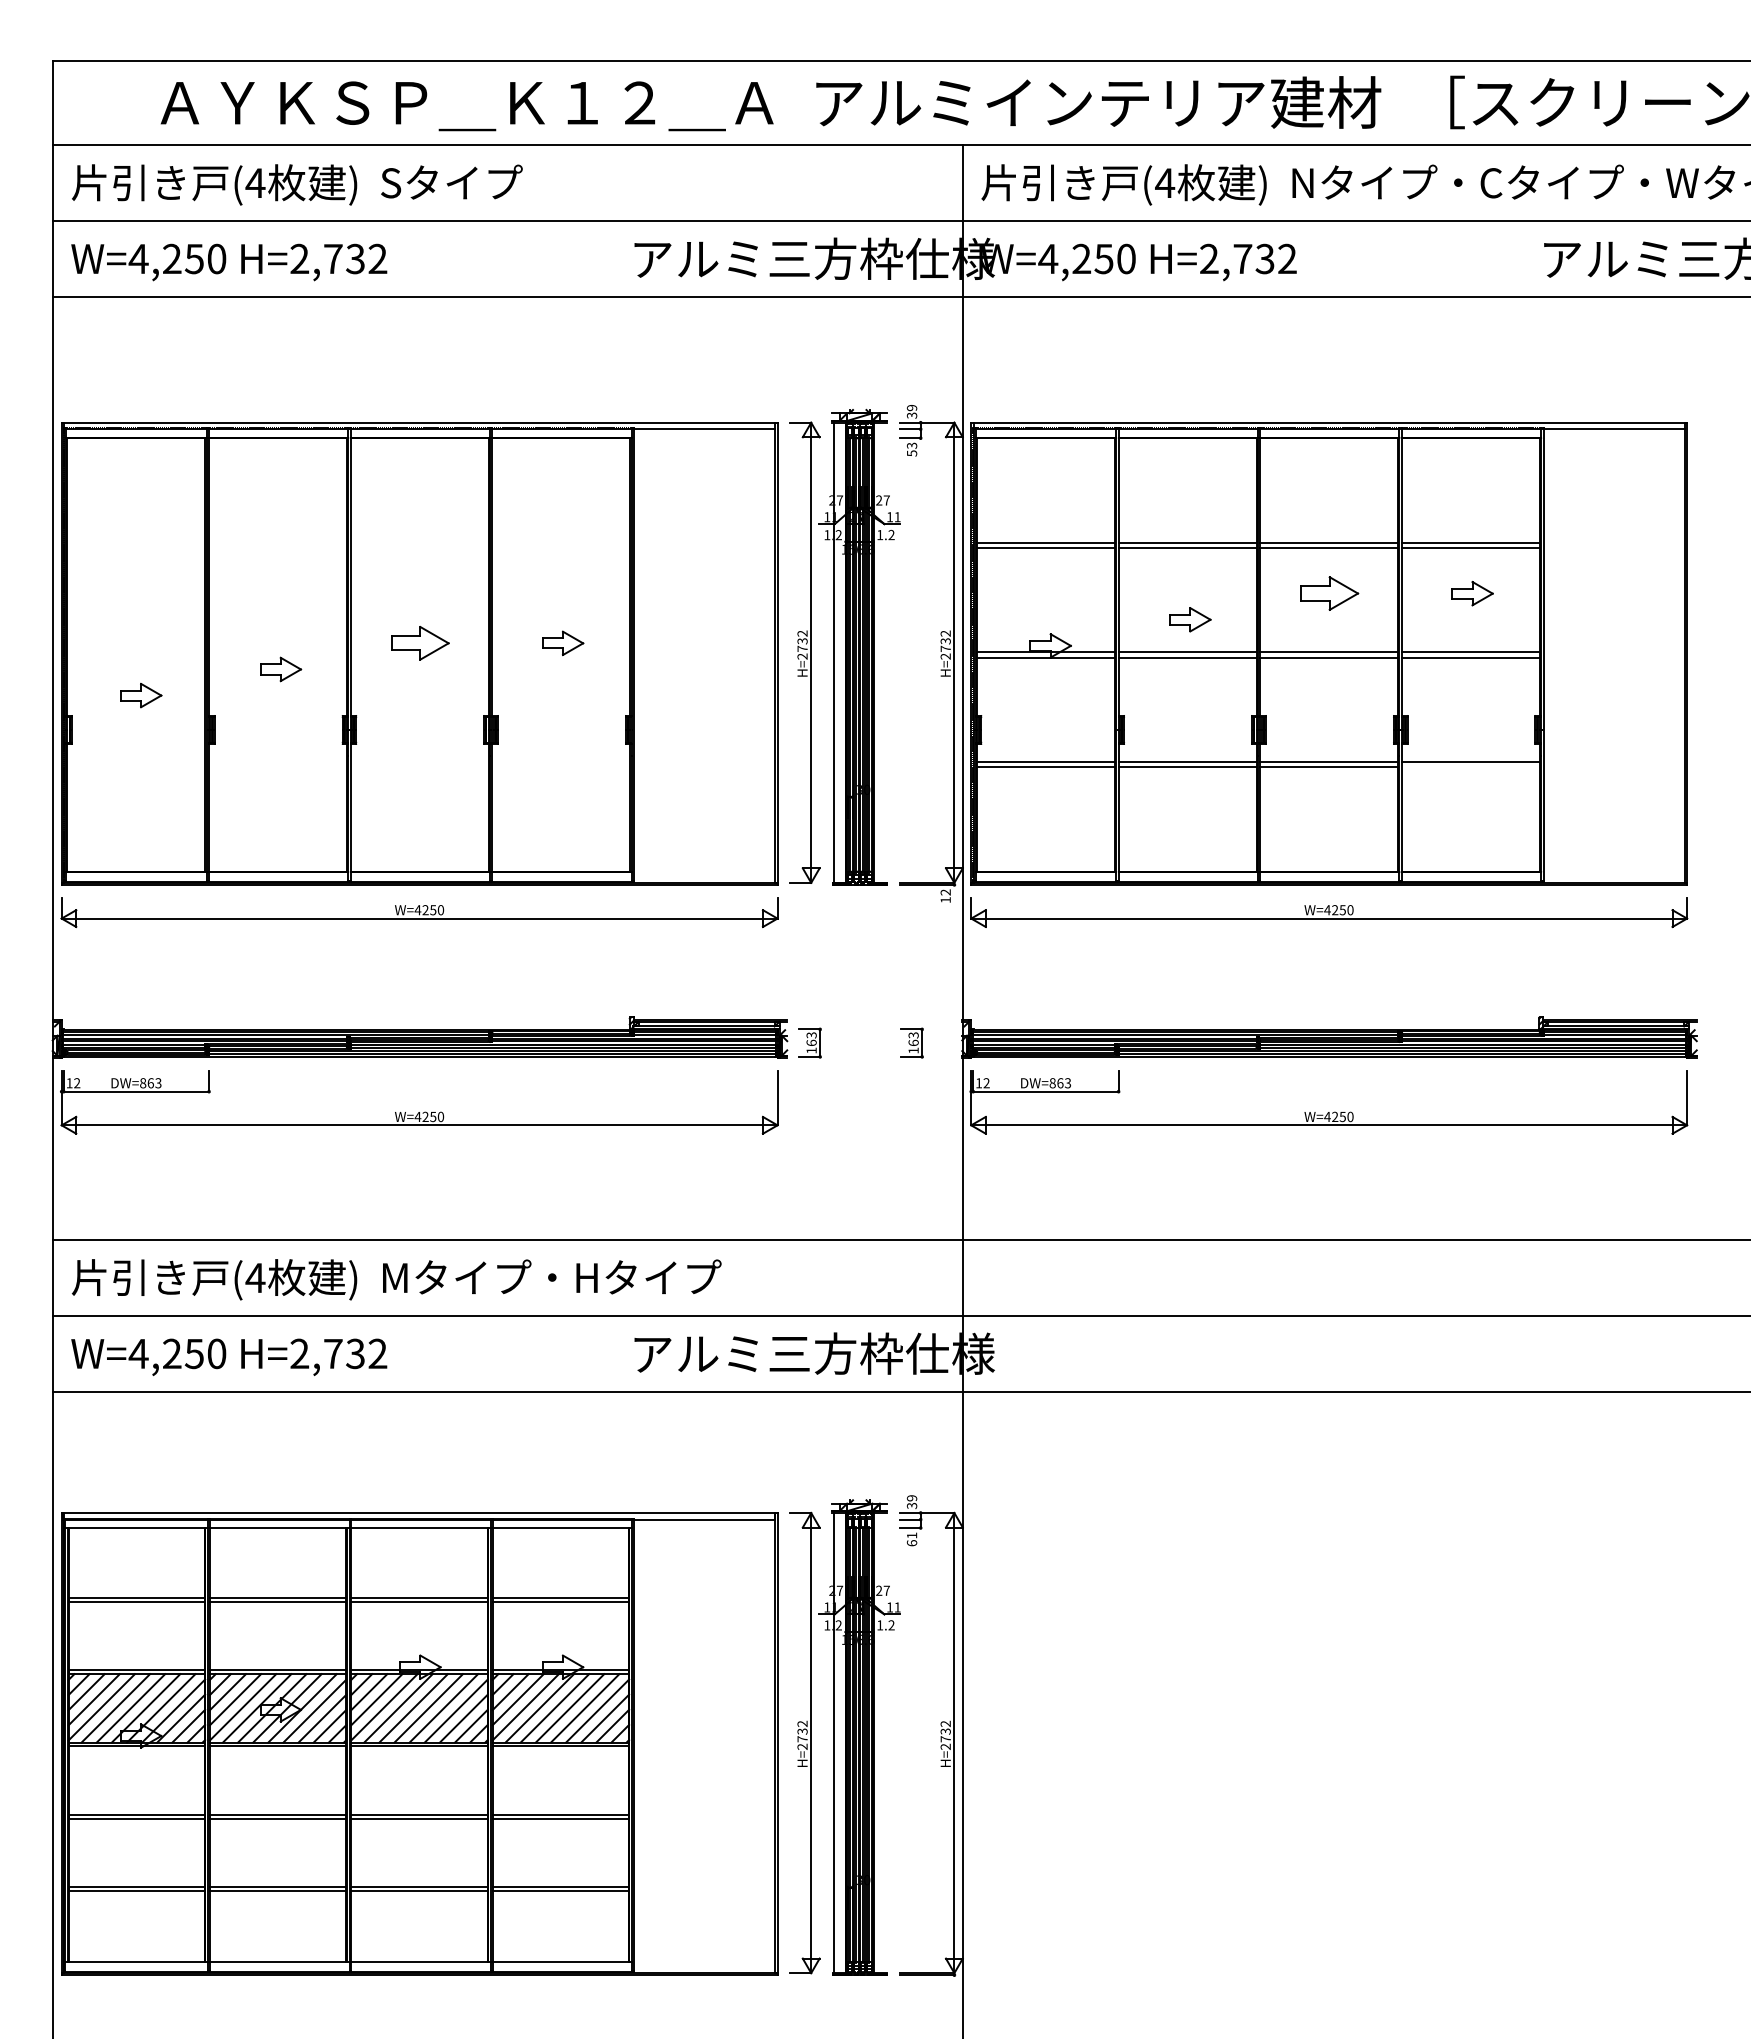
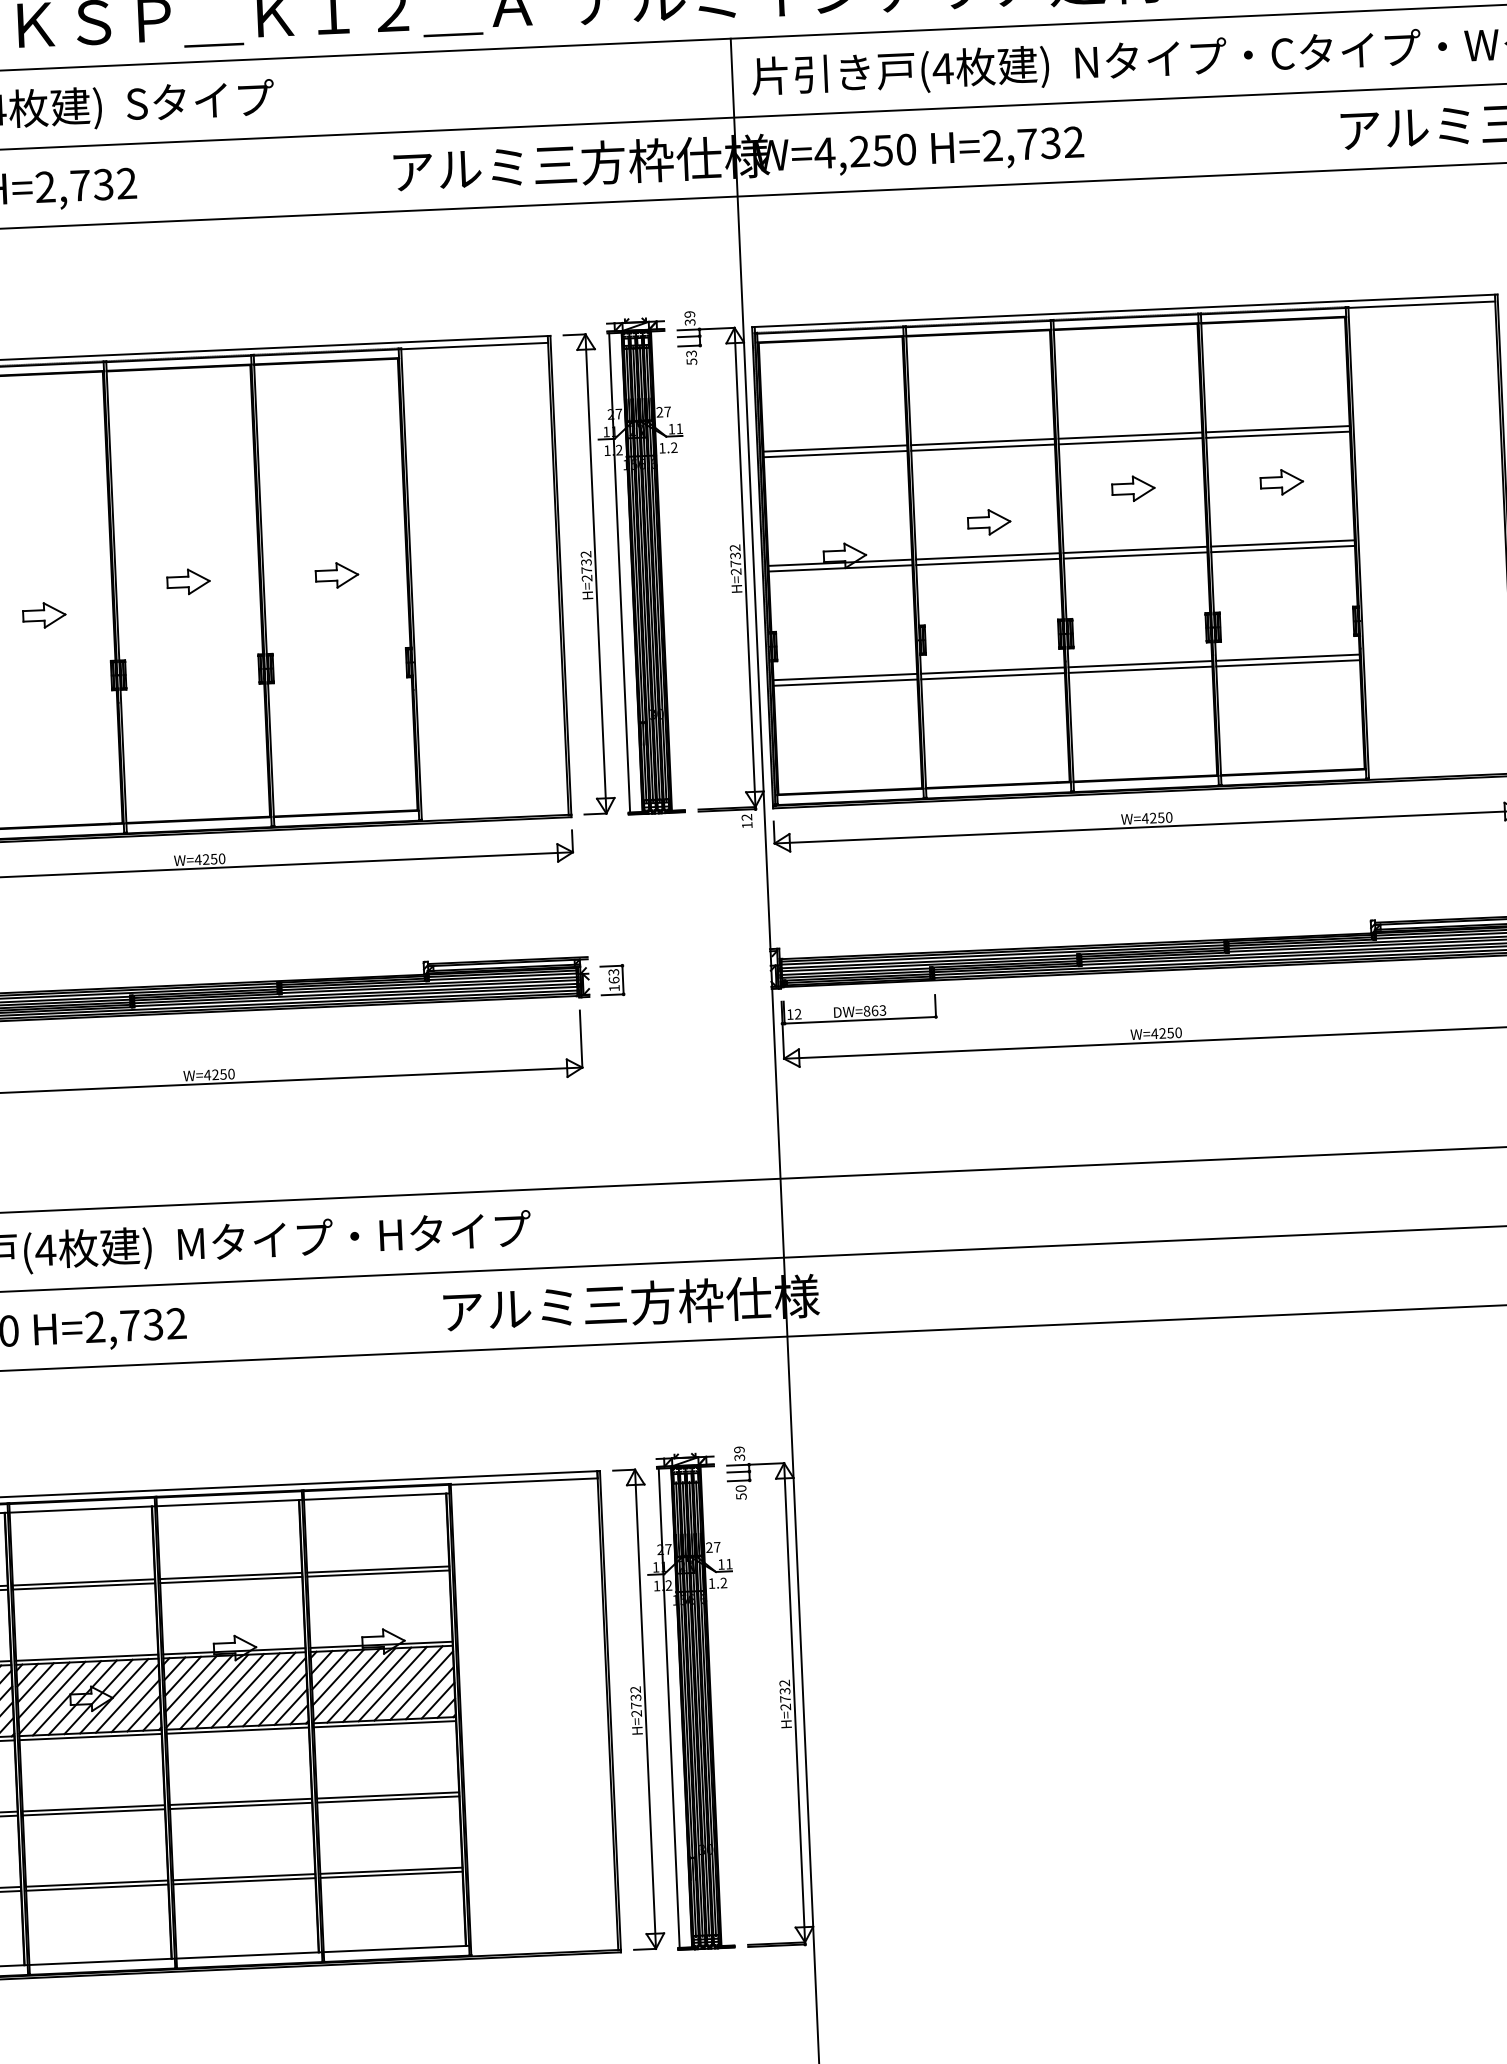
part: (1330, 593) -> (1133, 488), size x0.71
part: (420, 643) -> (188, 582), size x0.71
line: (1470, 767) -> (1287, 663), added
part: (911, 1042) -> (718, 975), removed
text: (911, 1539) -> (740, 1492), 61 -> 50

